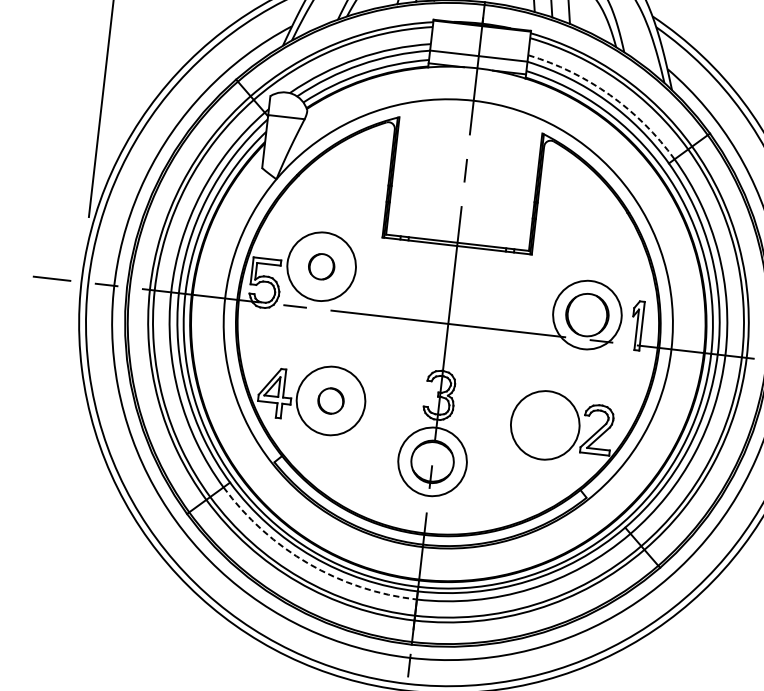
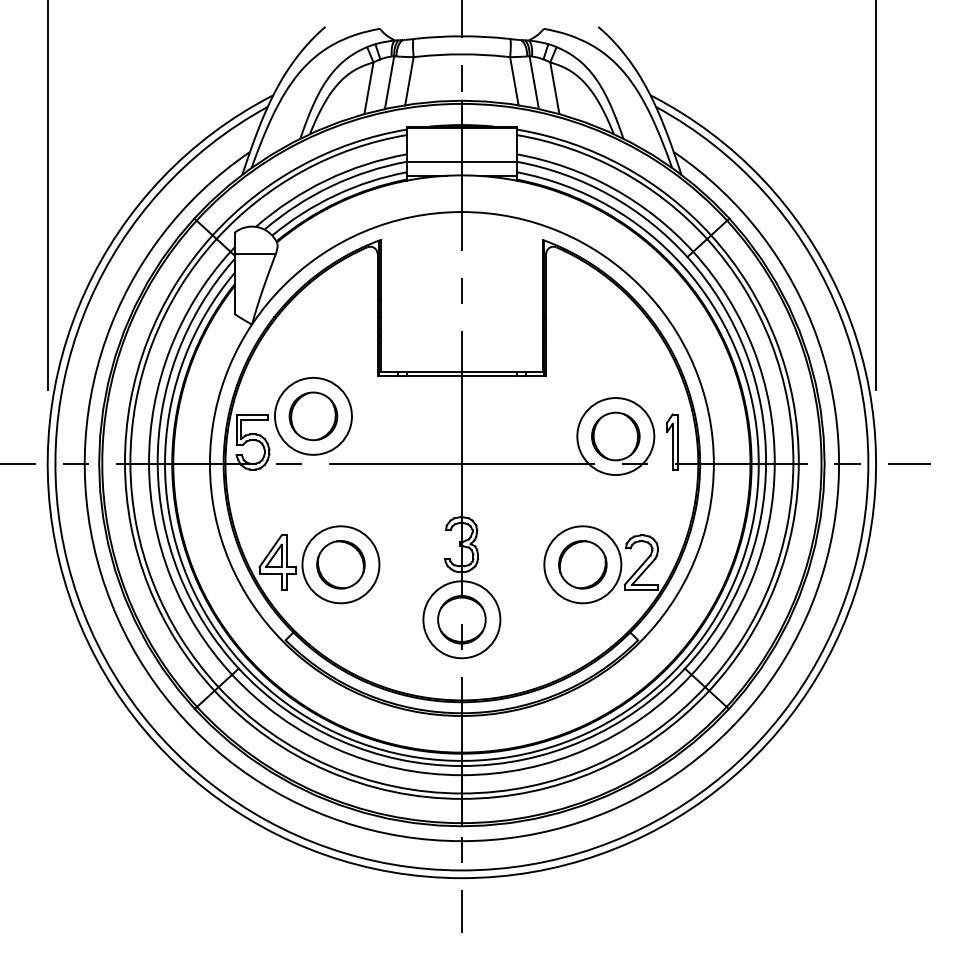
arc: (610, 95) -> (613, 188), dashed -> solid
part: (321, 266) -> (313, 416), size x1.67
circle: (330, 400) -> (340, 564), size x1.67
part: (544, 425) -> (582, 564), added
arc: (308, 563) -> (336, 748), dashed -> solid

